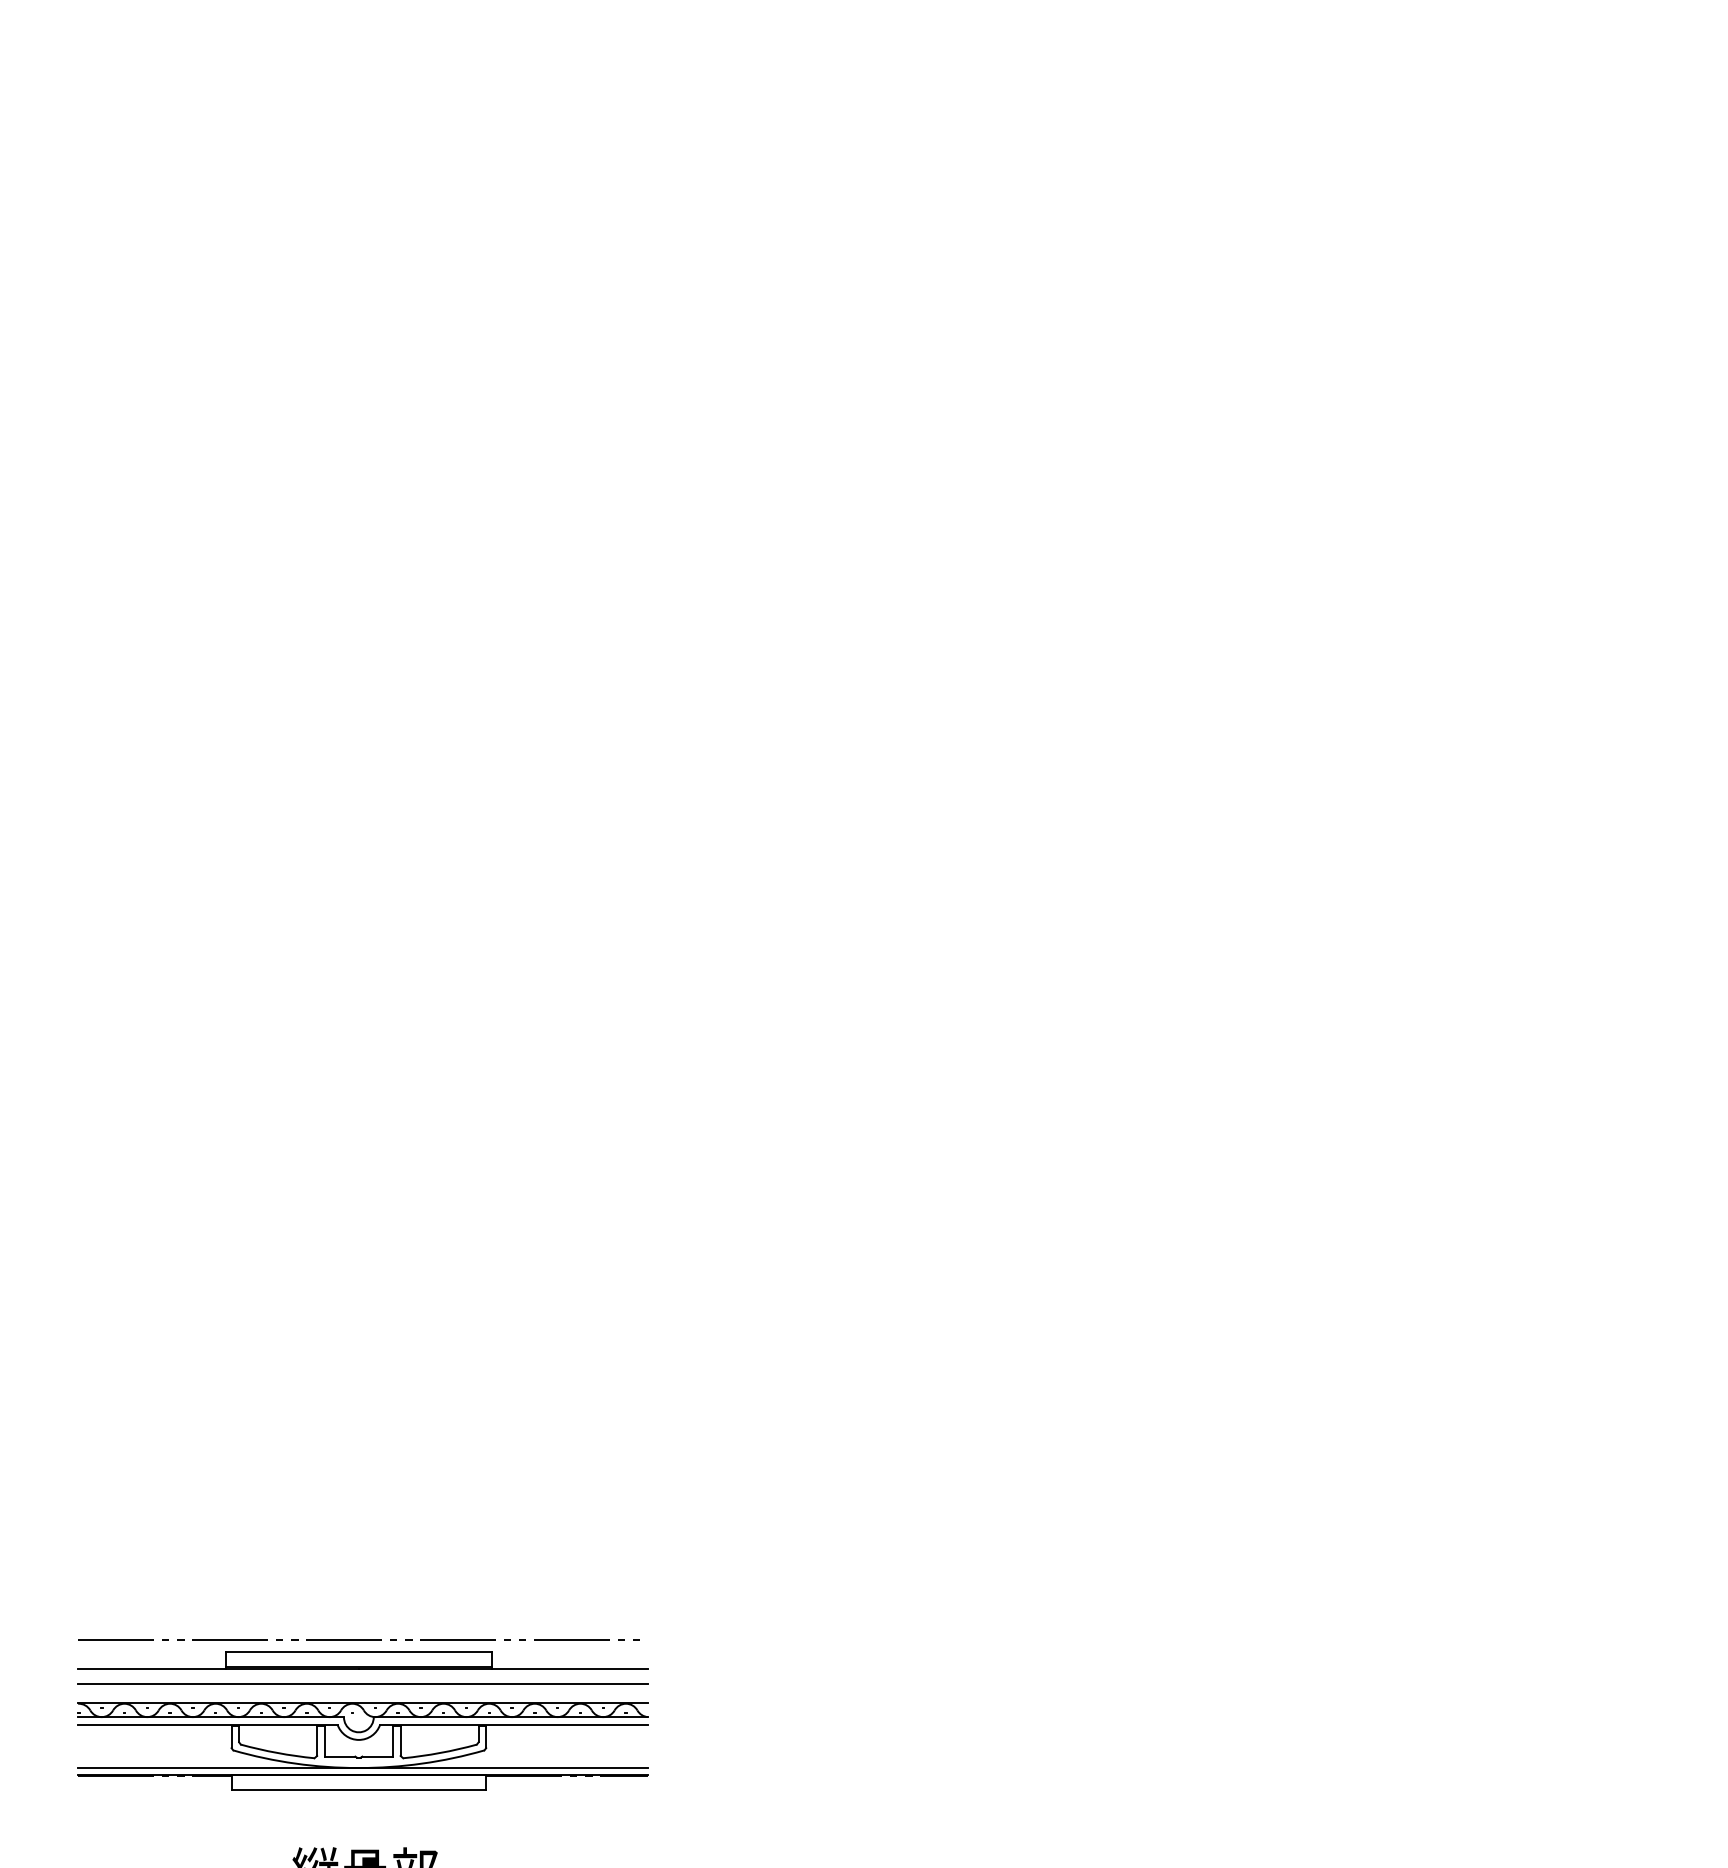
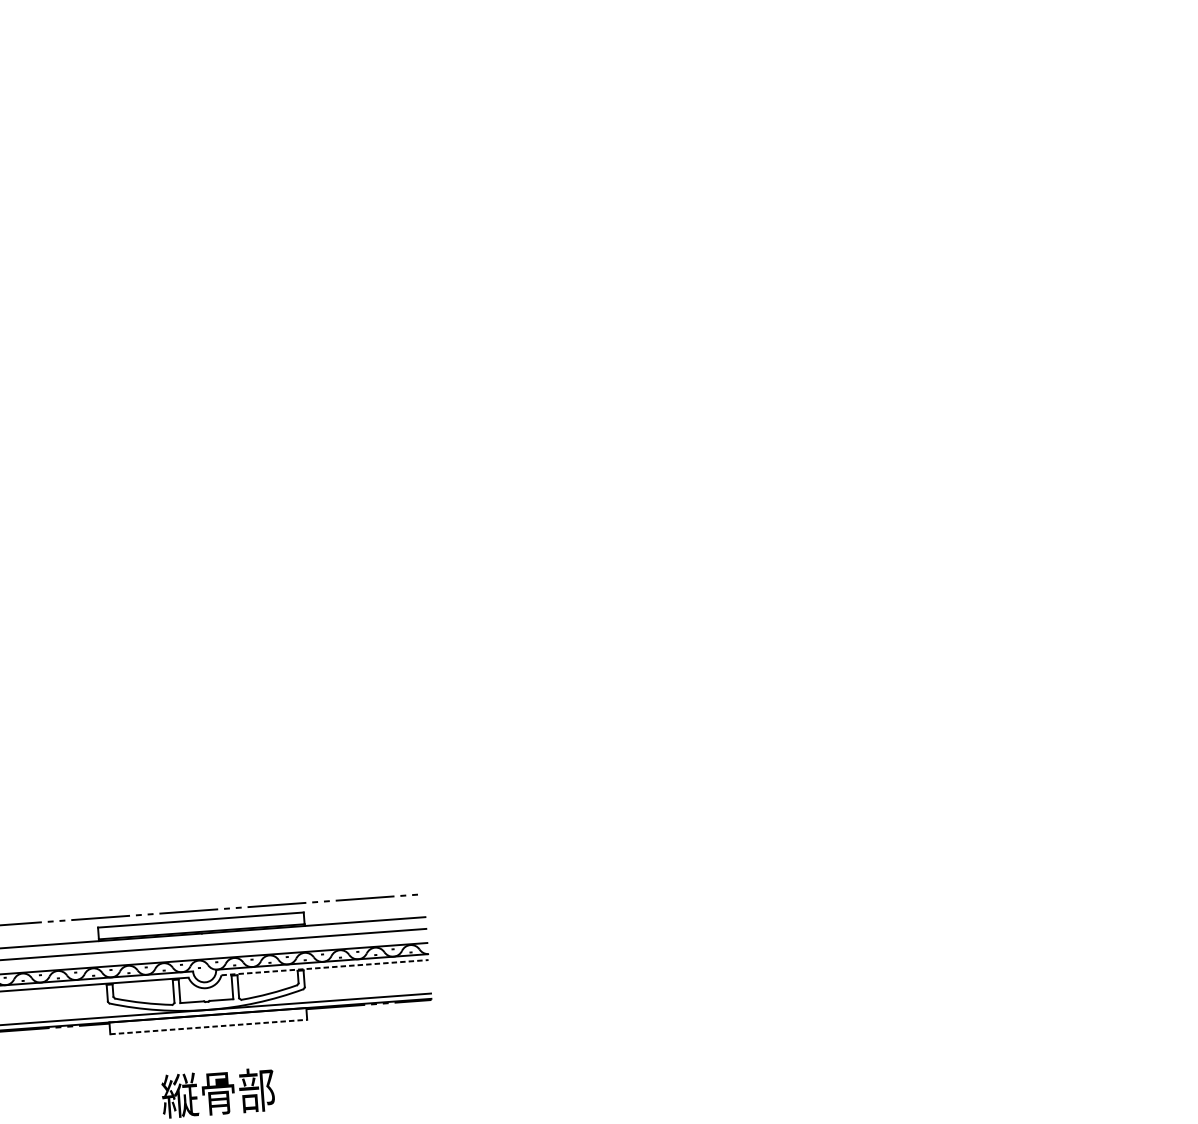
line: (514, 1724) -> (325, 967), solid -> dashed
line: (359, 1790) -> (209, 1027), solid -> dashed

